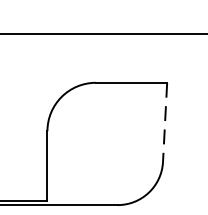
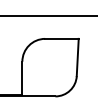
line: (164, 122) -> (77, 57), dashed -> solid

